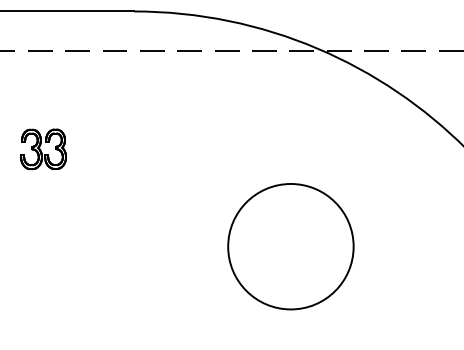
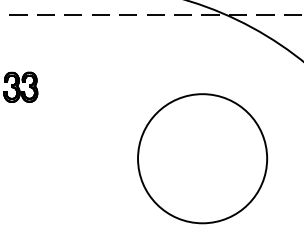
circle: (290, 246) -> (202, 158), size x1.4

